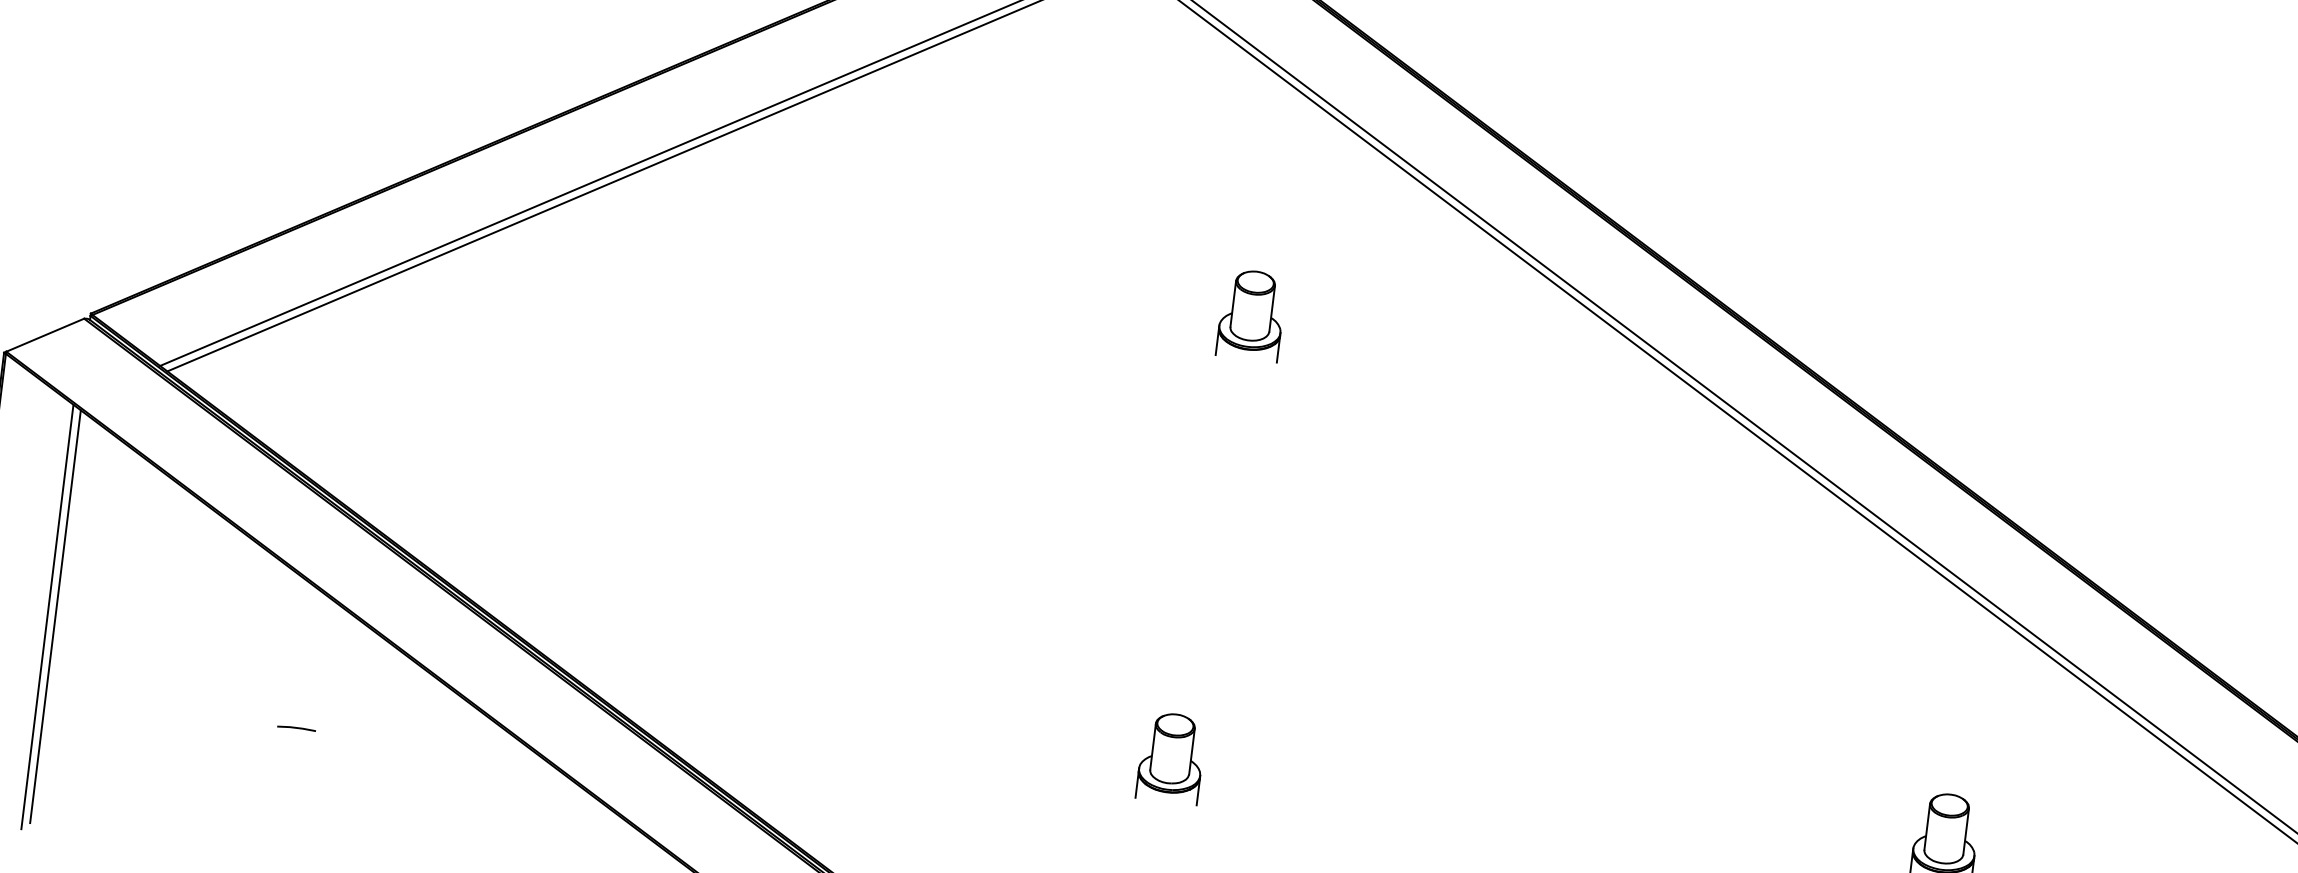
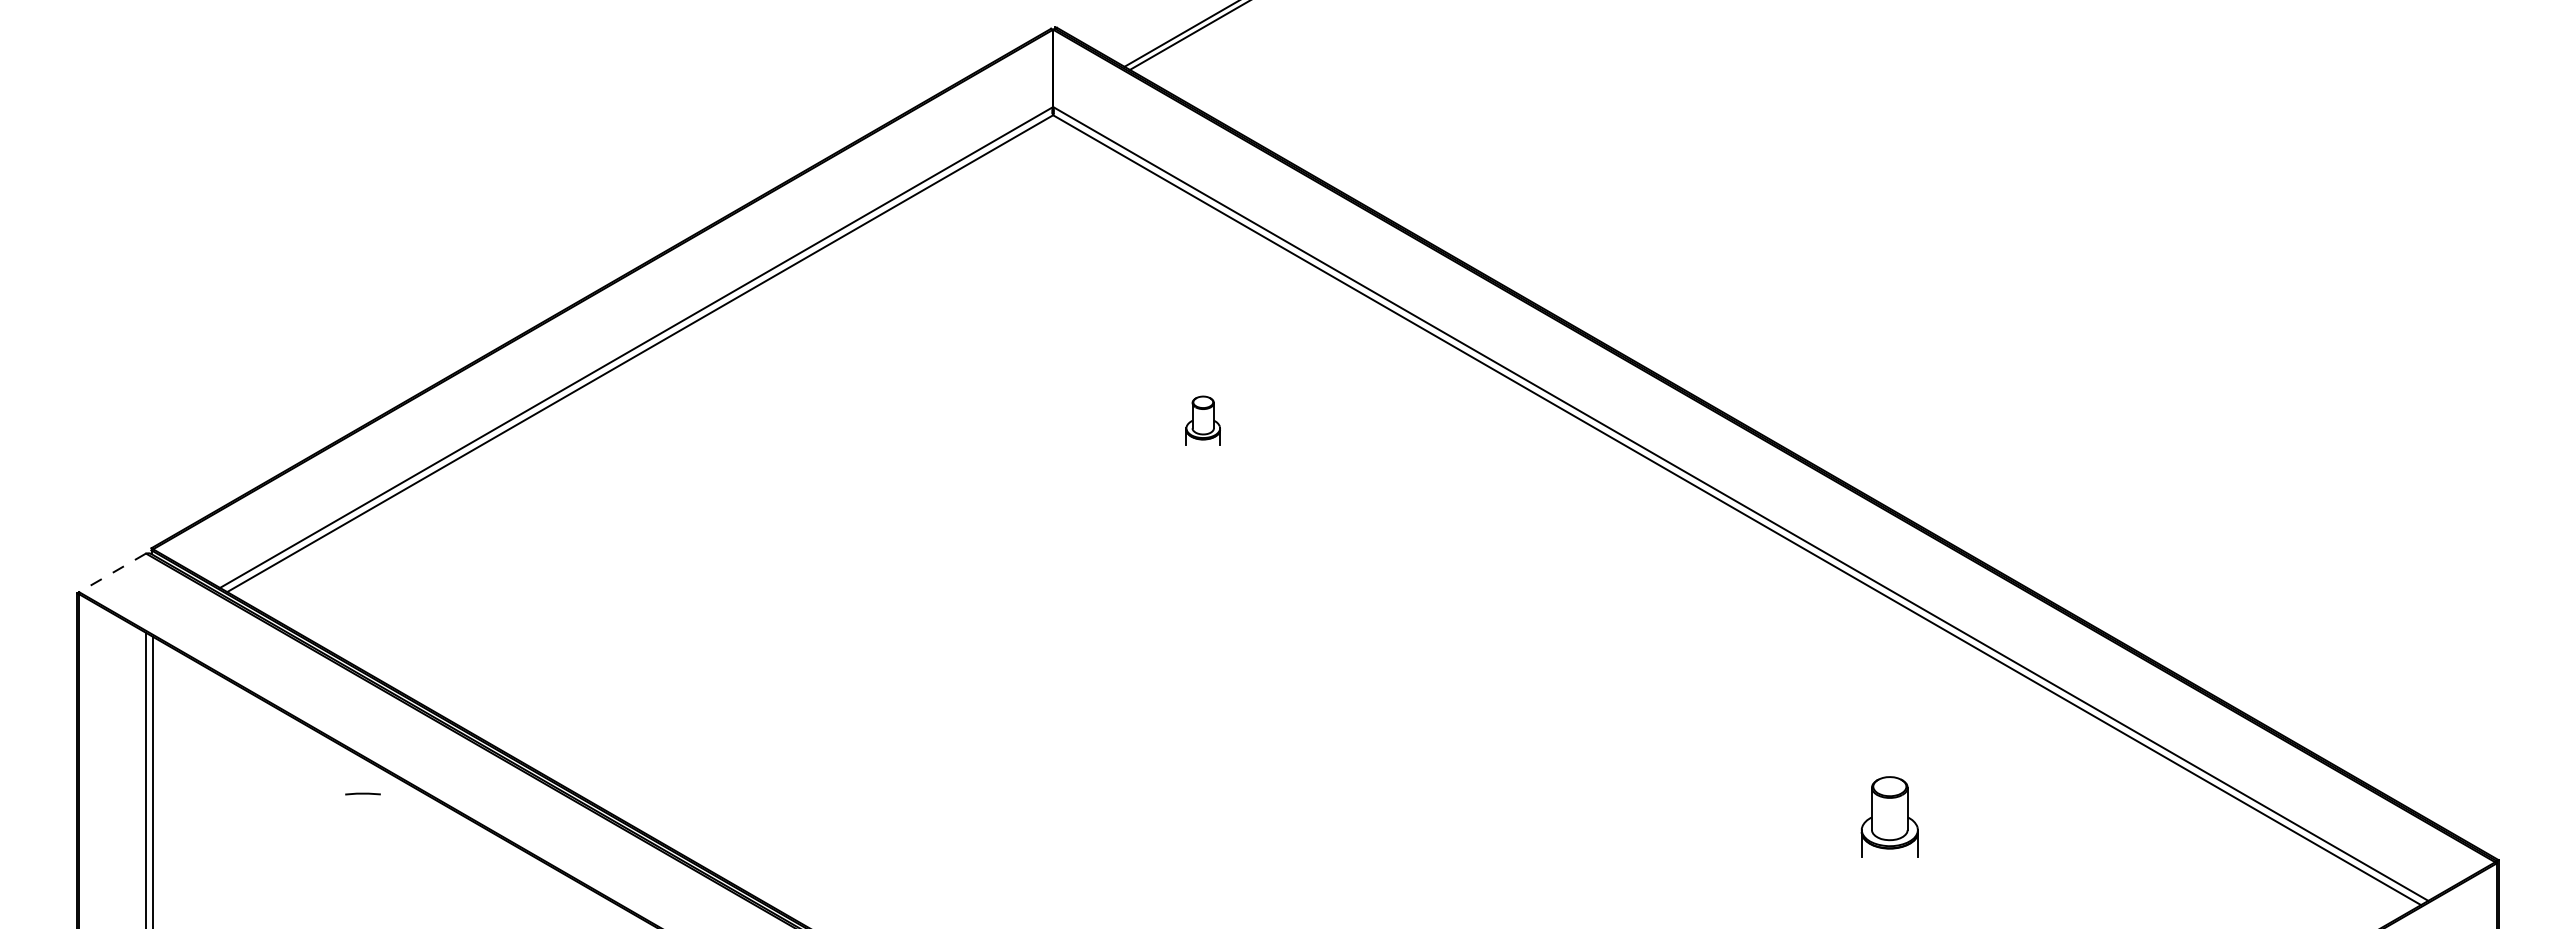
part: (1252, 315) -> (1203, 420), size x0.6
line: (45, 334) -> (112, 572), solid -> dashed
line: (296, 727) -> (362, 793), moved
part: (1171, 757) -> (1179, 830), removed

